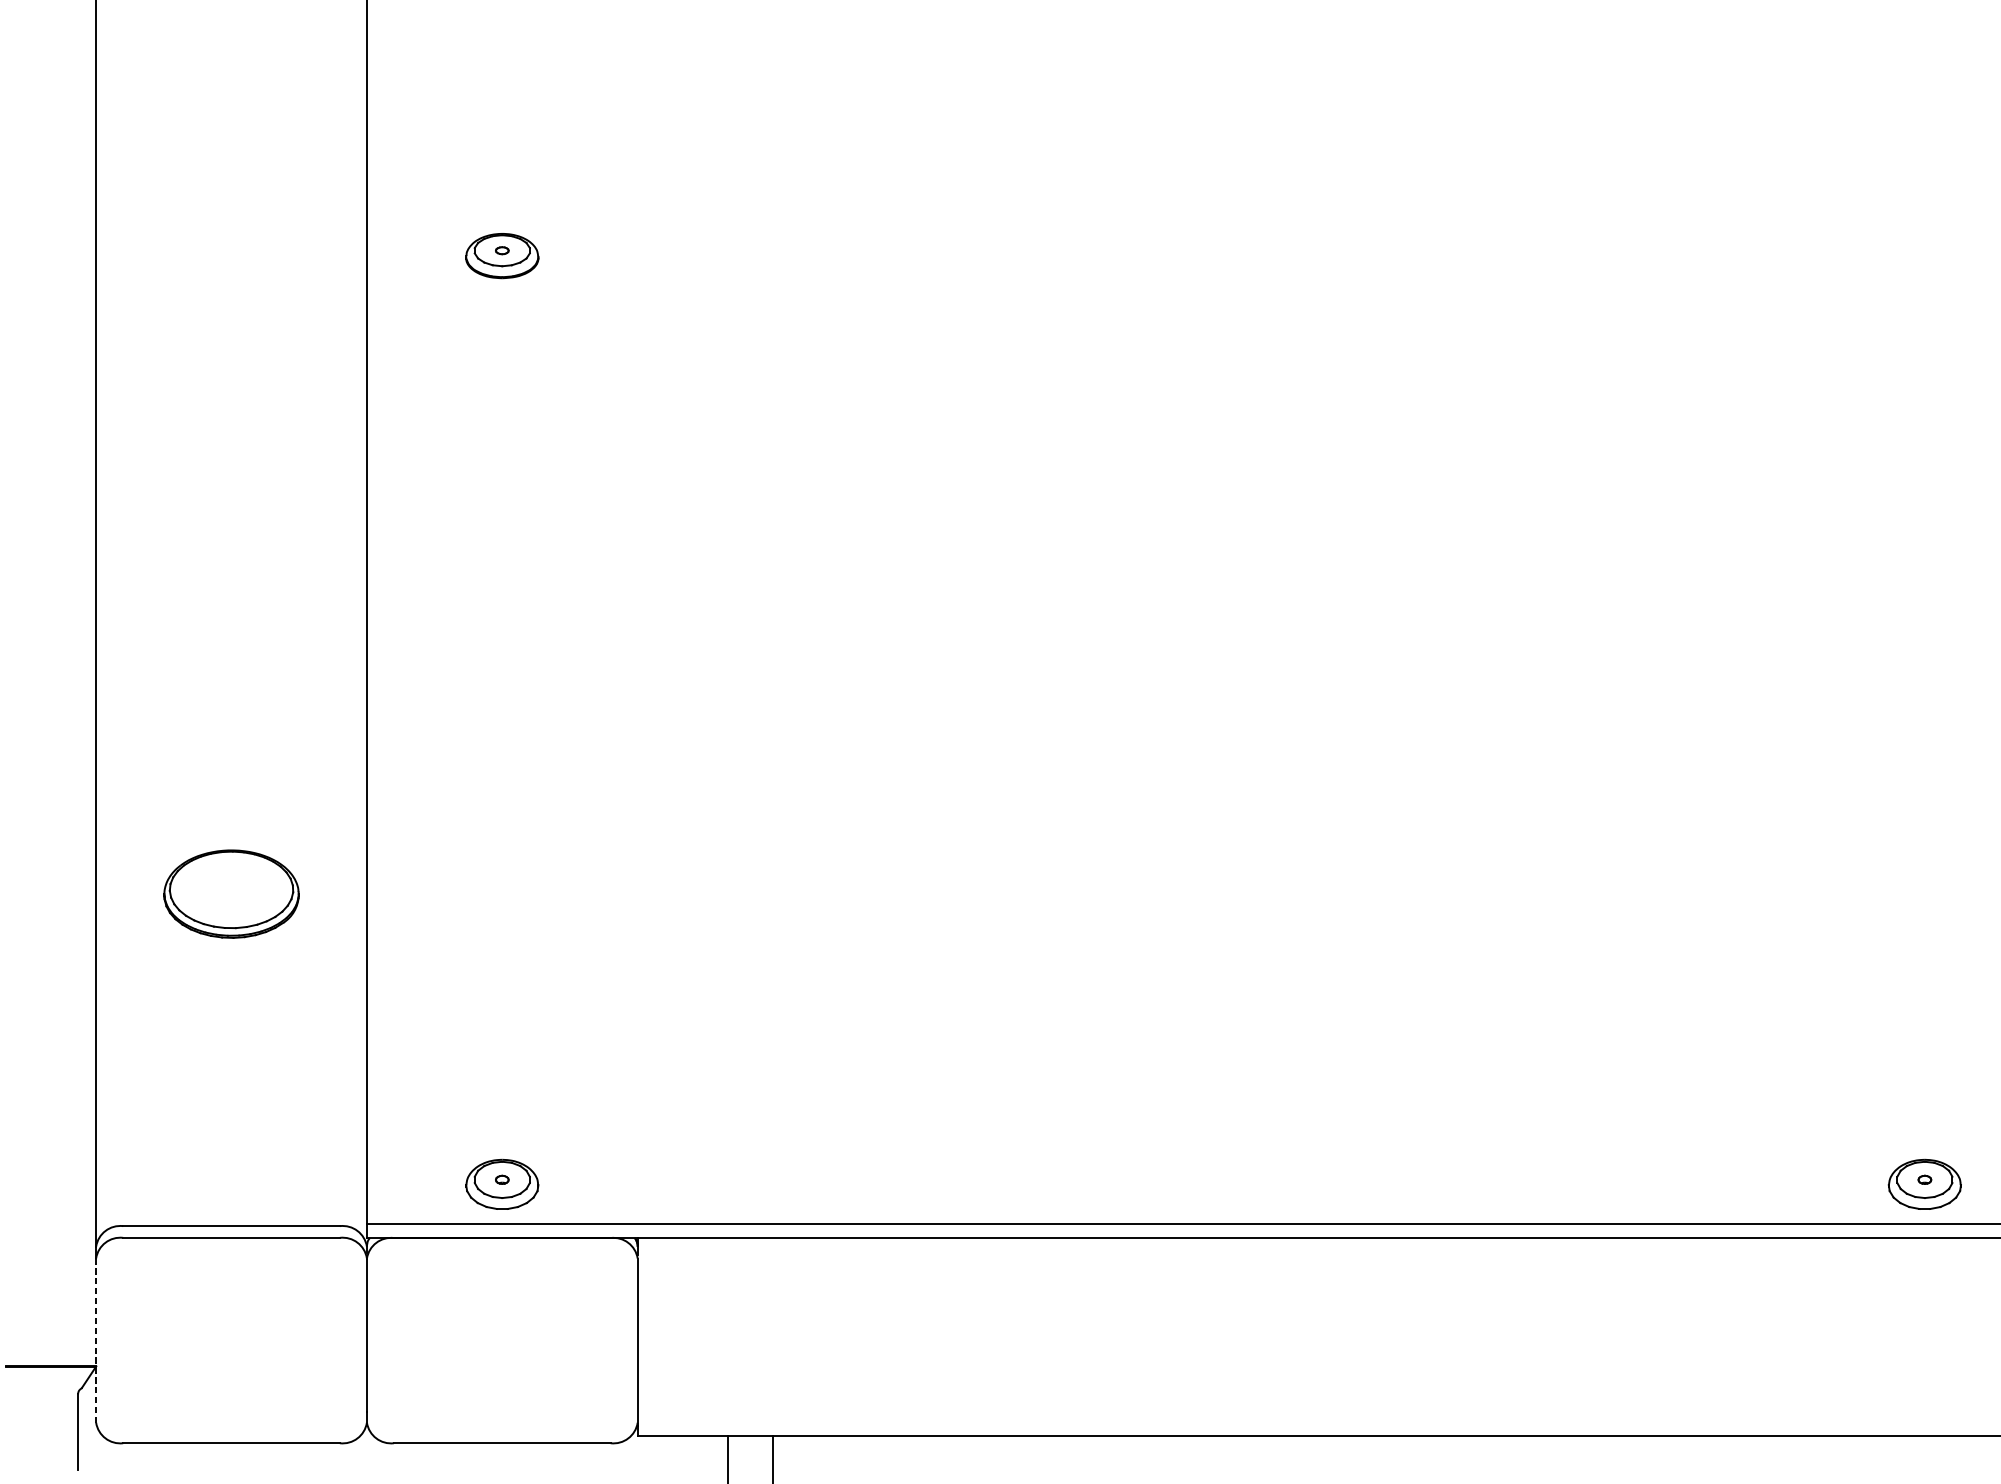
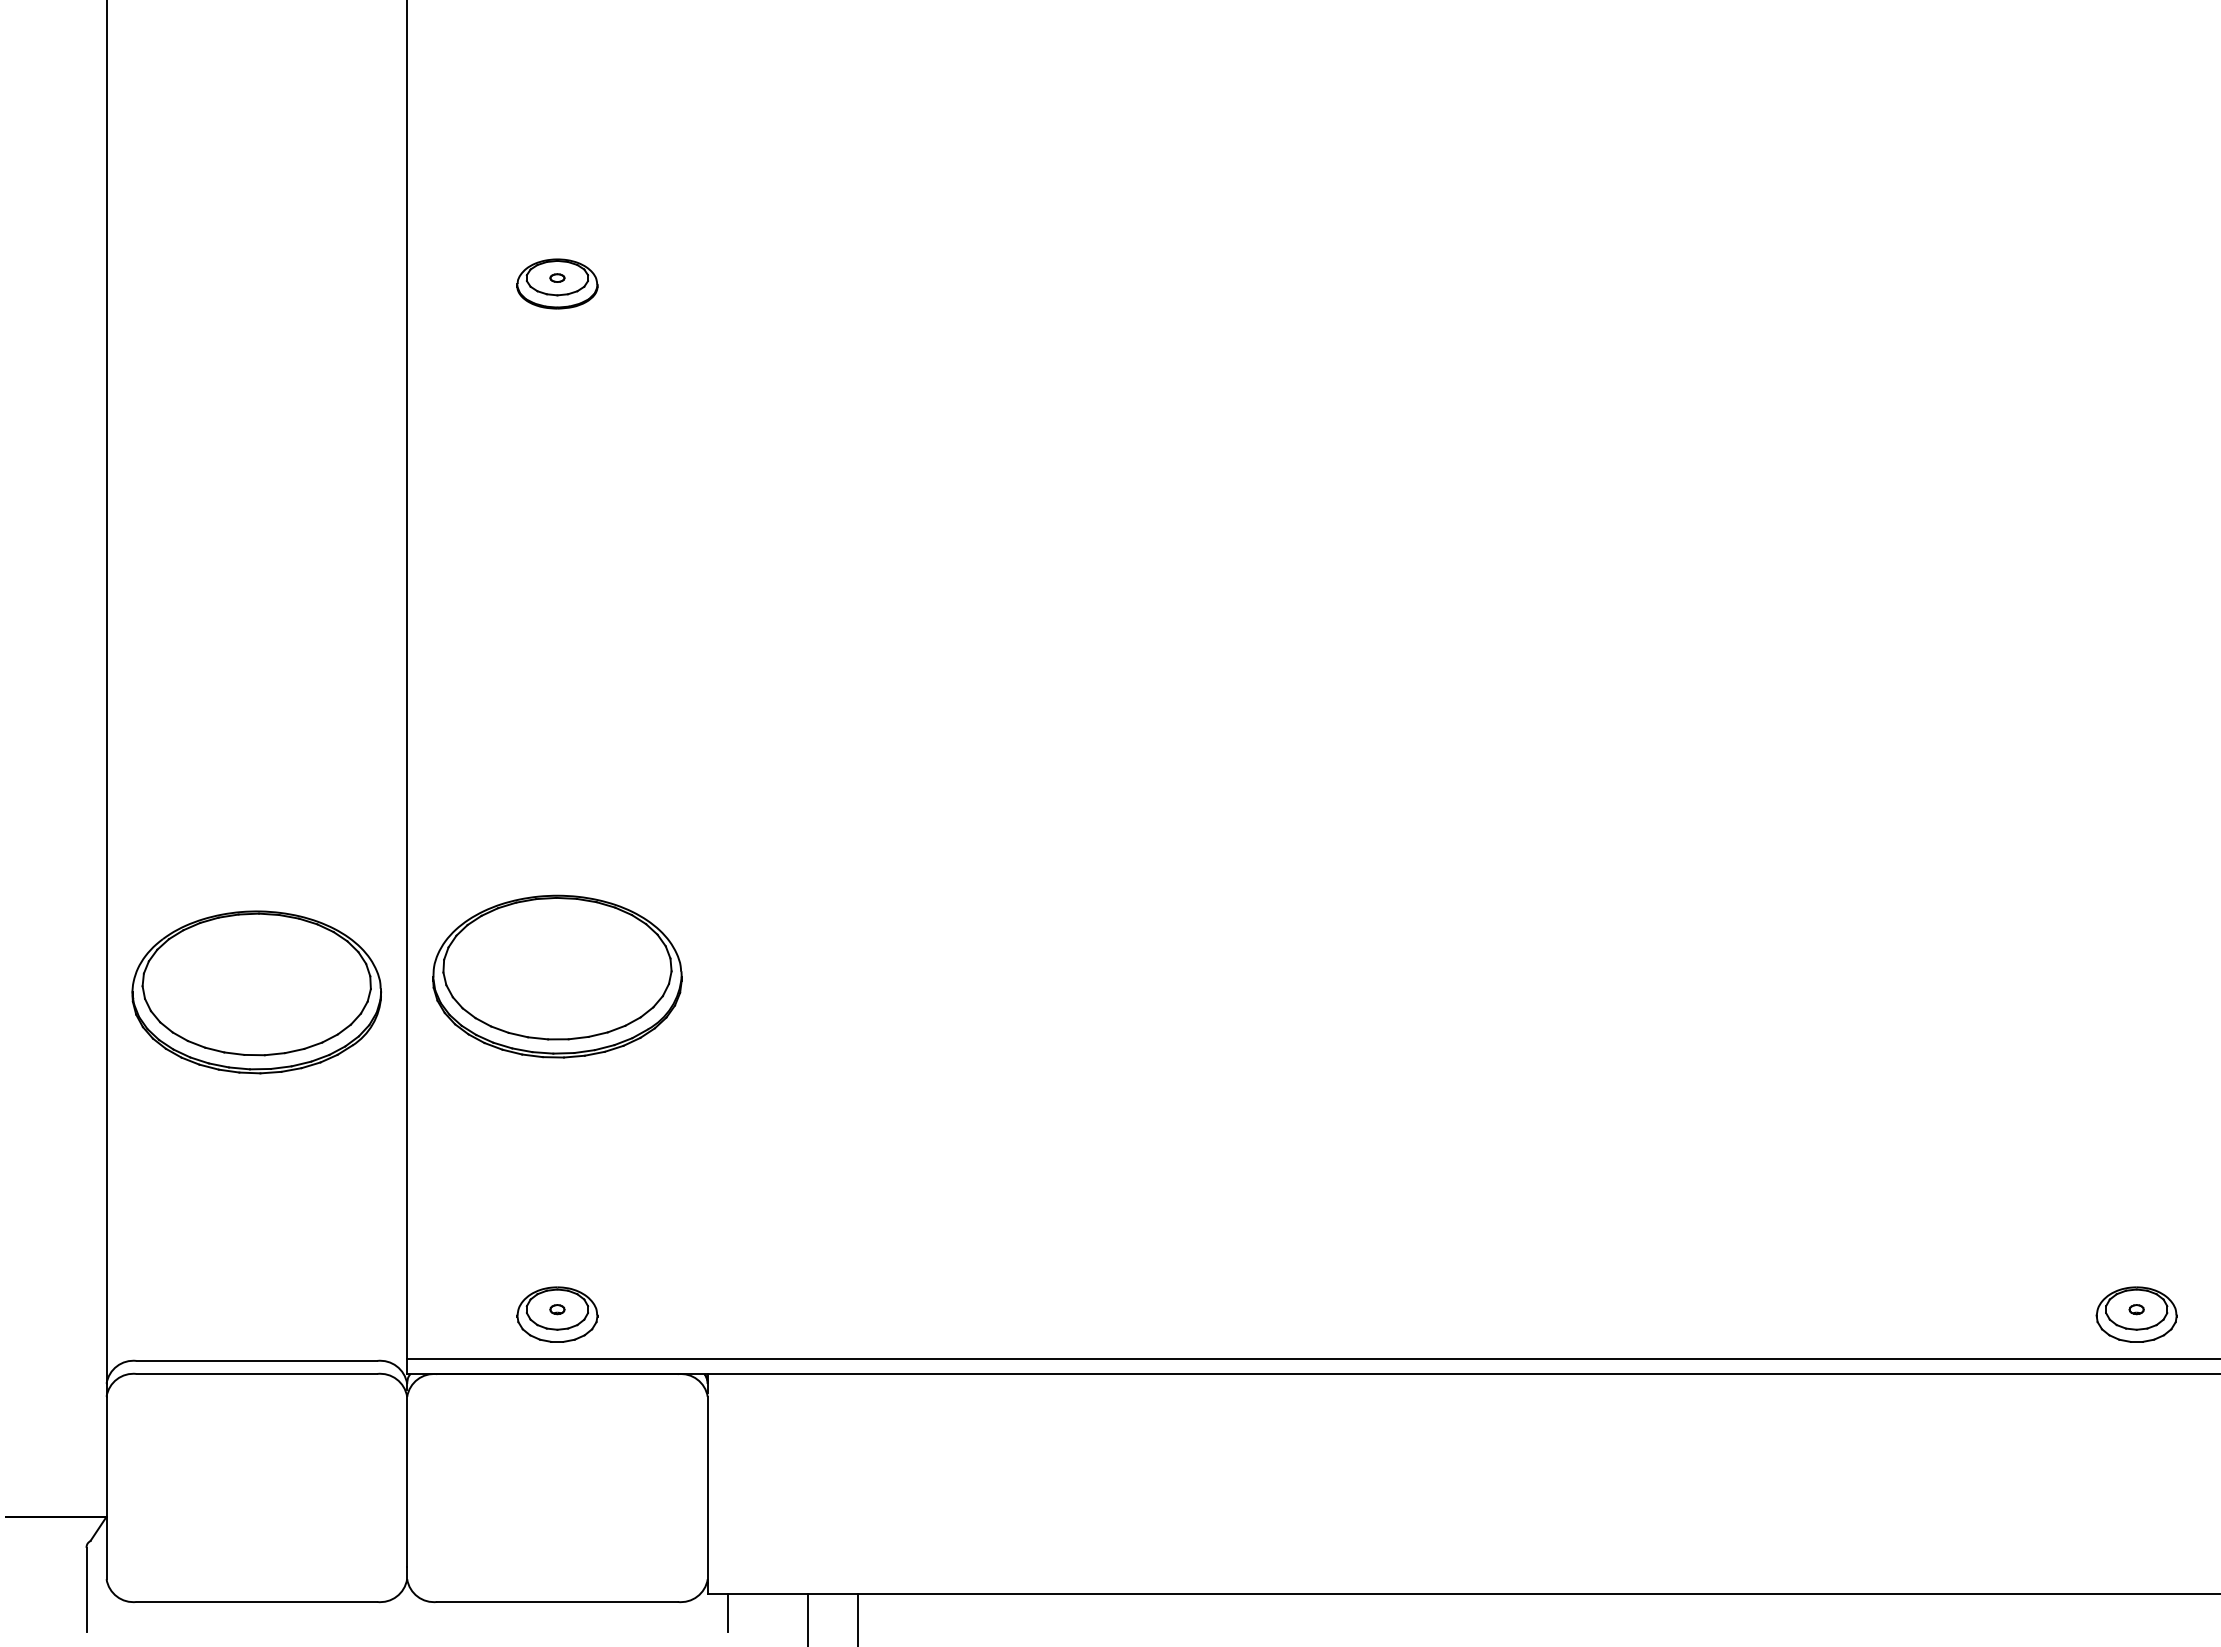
part: (502, 879) -> (557, 976), added
part: (231, 894) -> (256, 992), size x1.67
line: (96, 1341) -> (106, 1488), dashed -> solid
line: (655, 1452) -> (727, 1612), added

